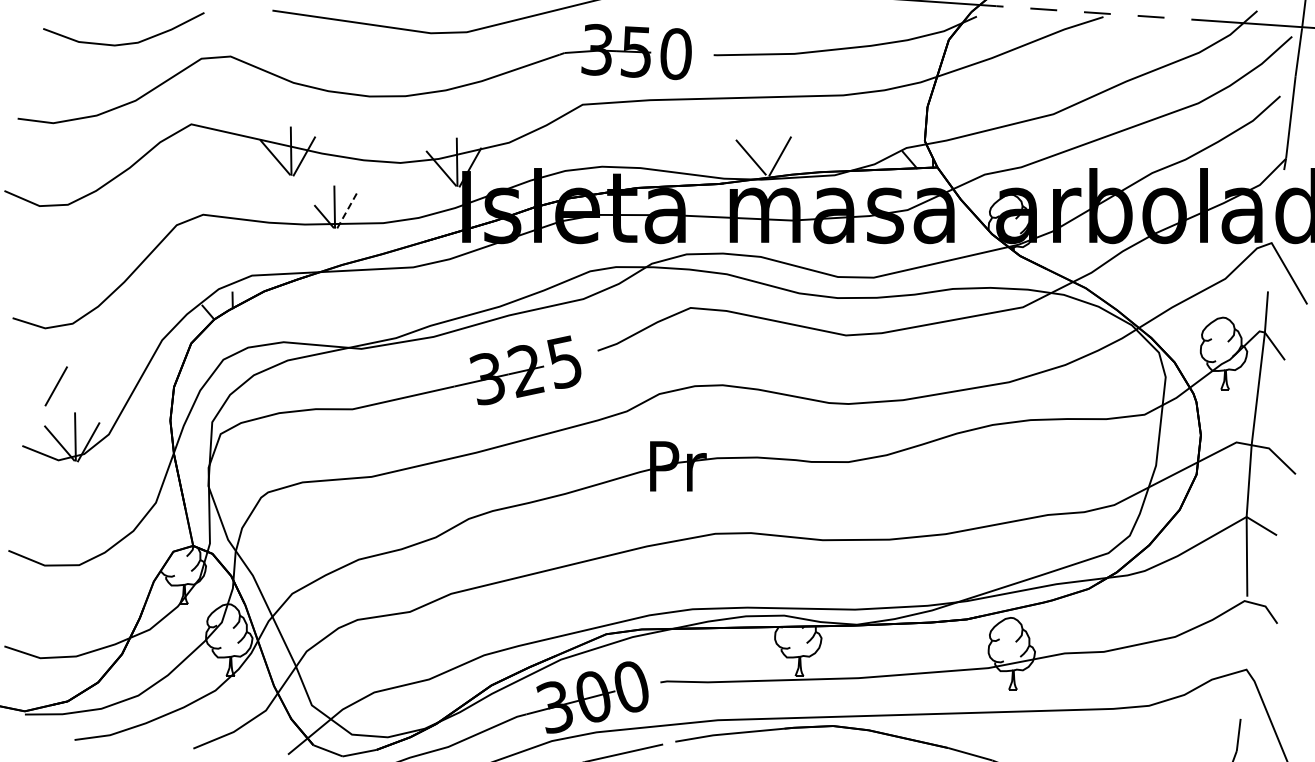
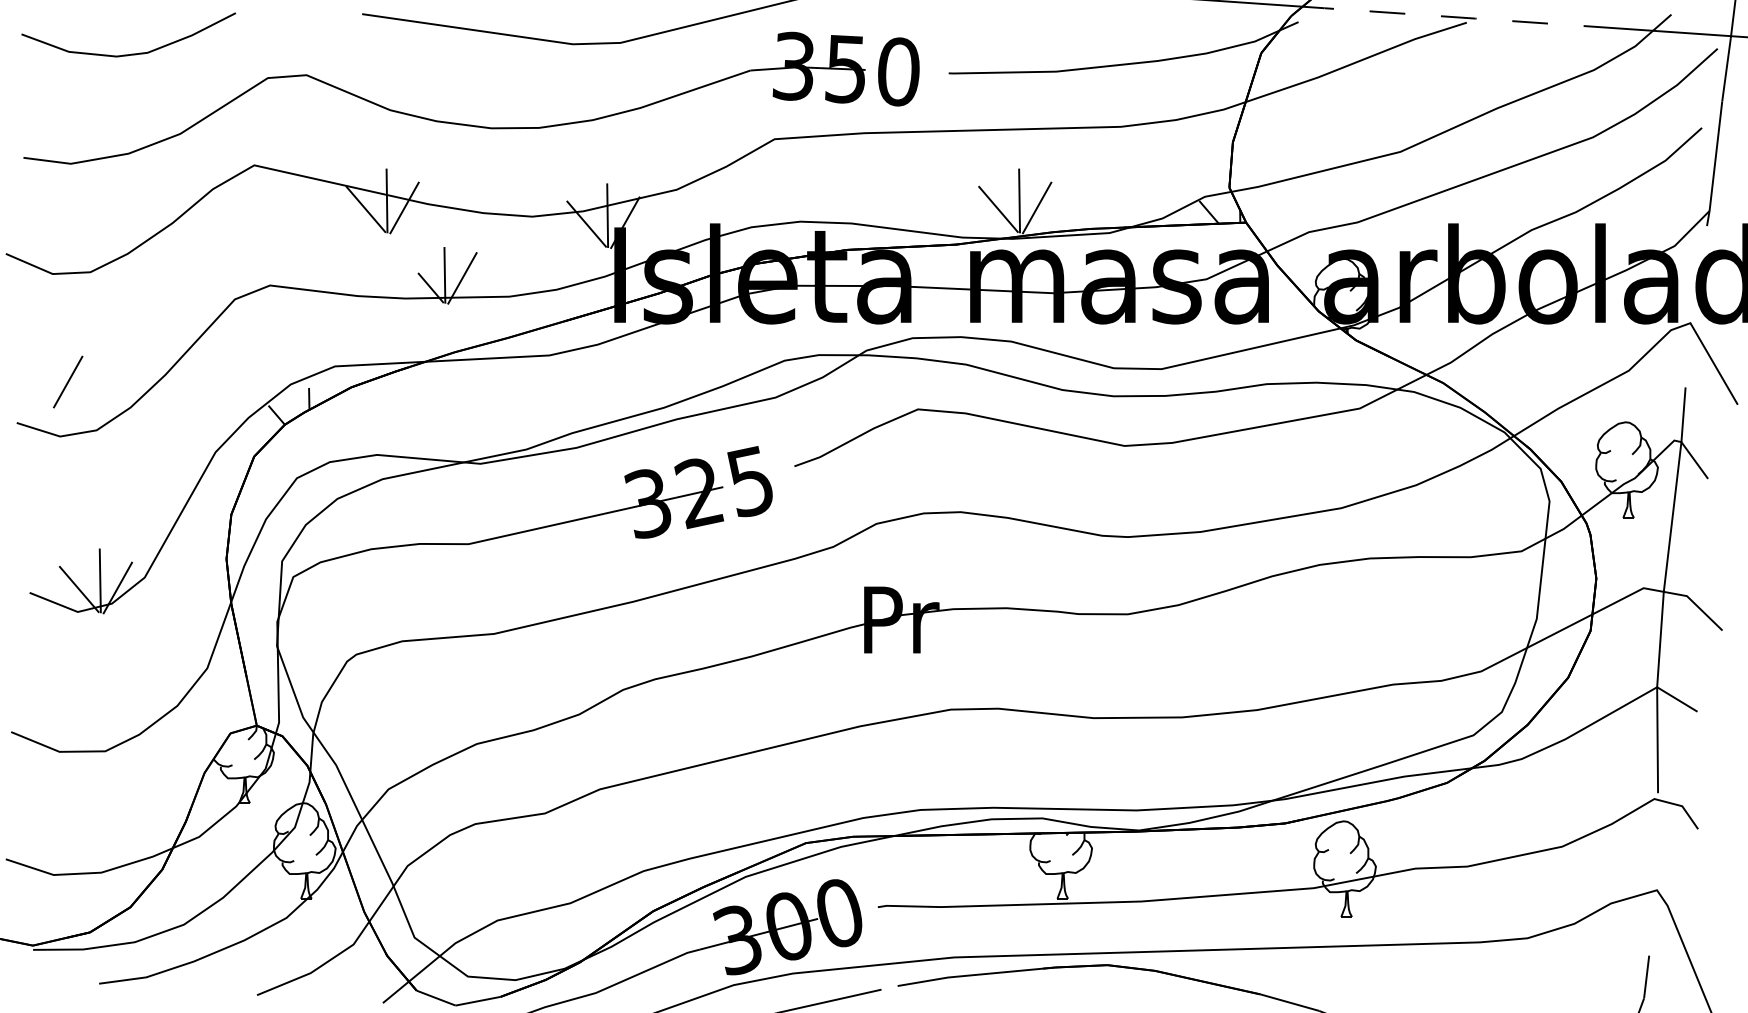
curve: (123, 43) -> (128, 53), moved
line: (766, 150) -> (1018, 200), added
line: (347, 209) -> (461, 278), dashed -> solid
line: (55, 386) -> (67, 382), moved

